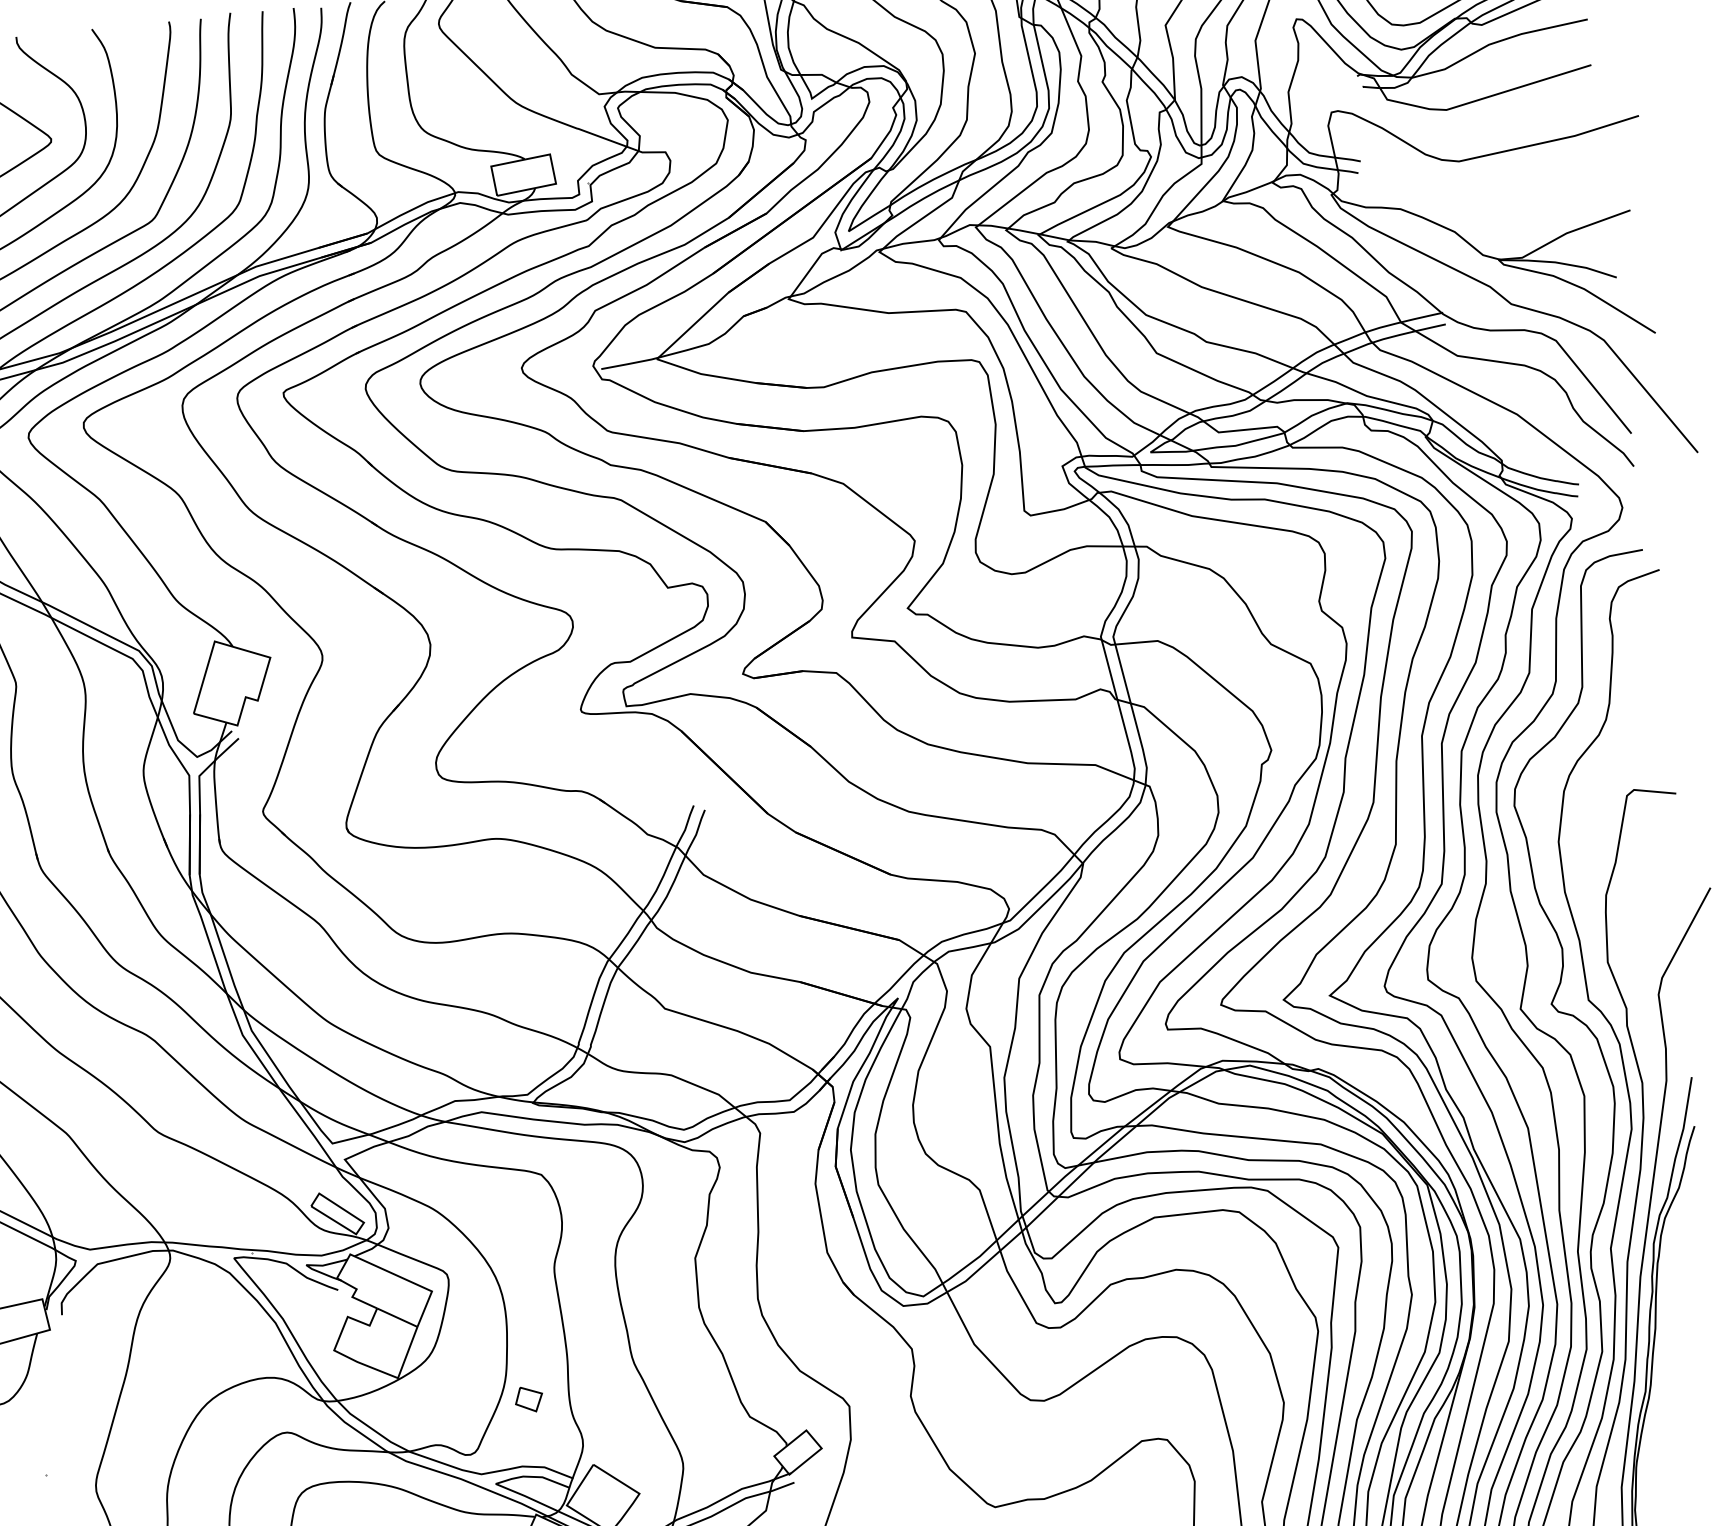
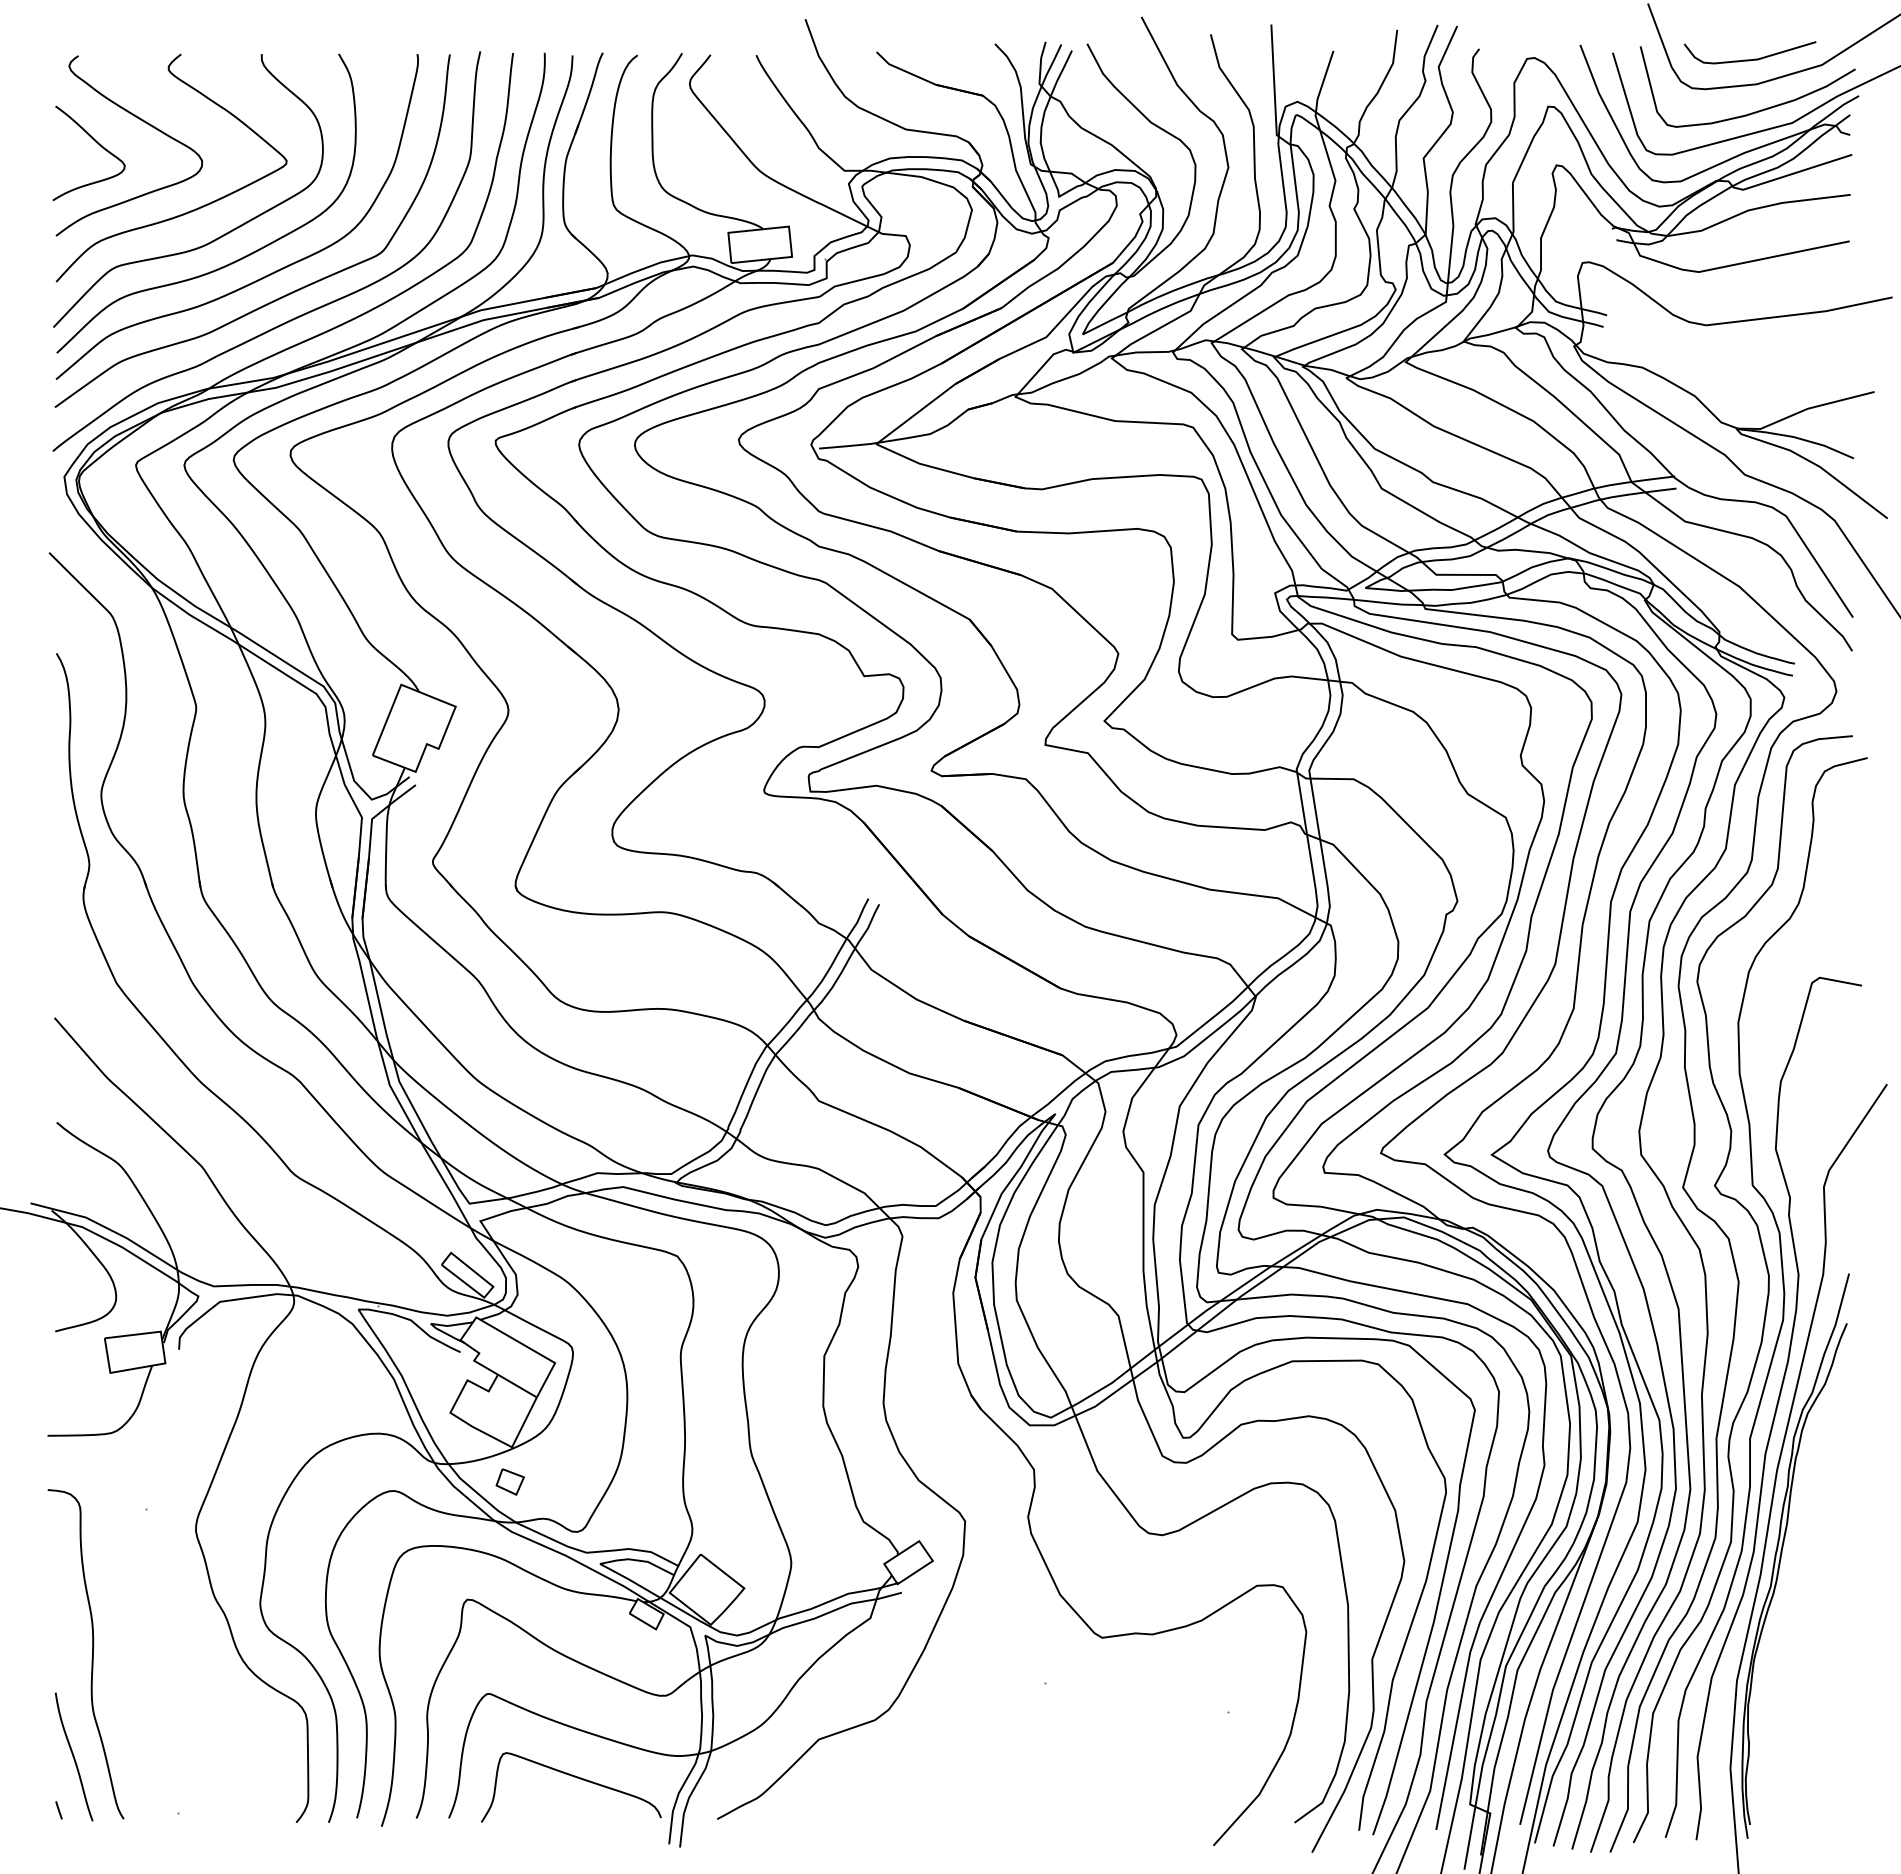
part: (528, 1399) -> (509, 1481), moved

